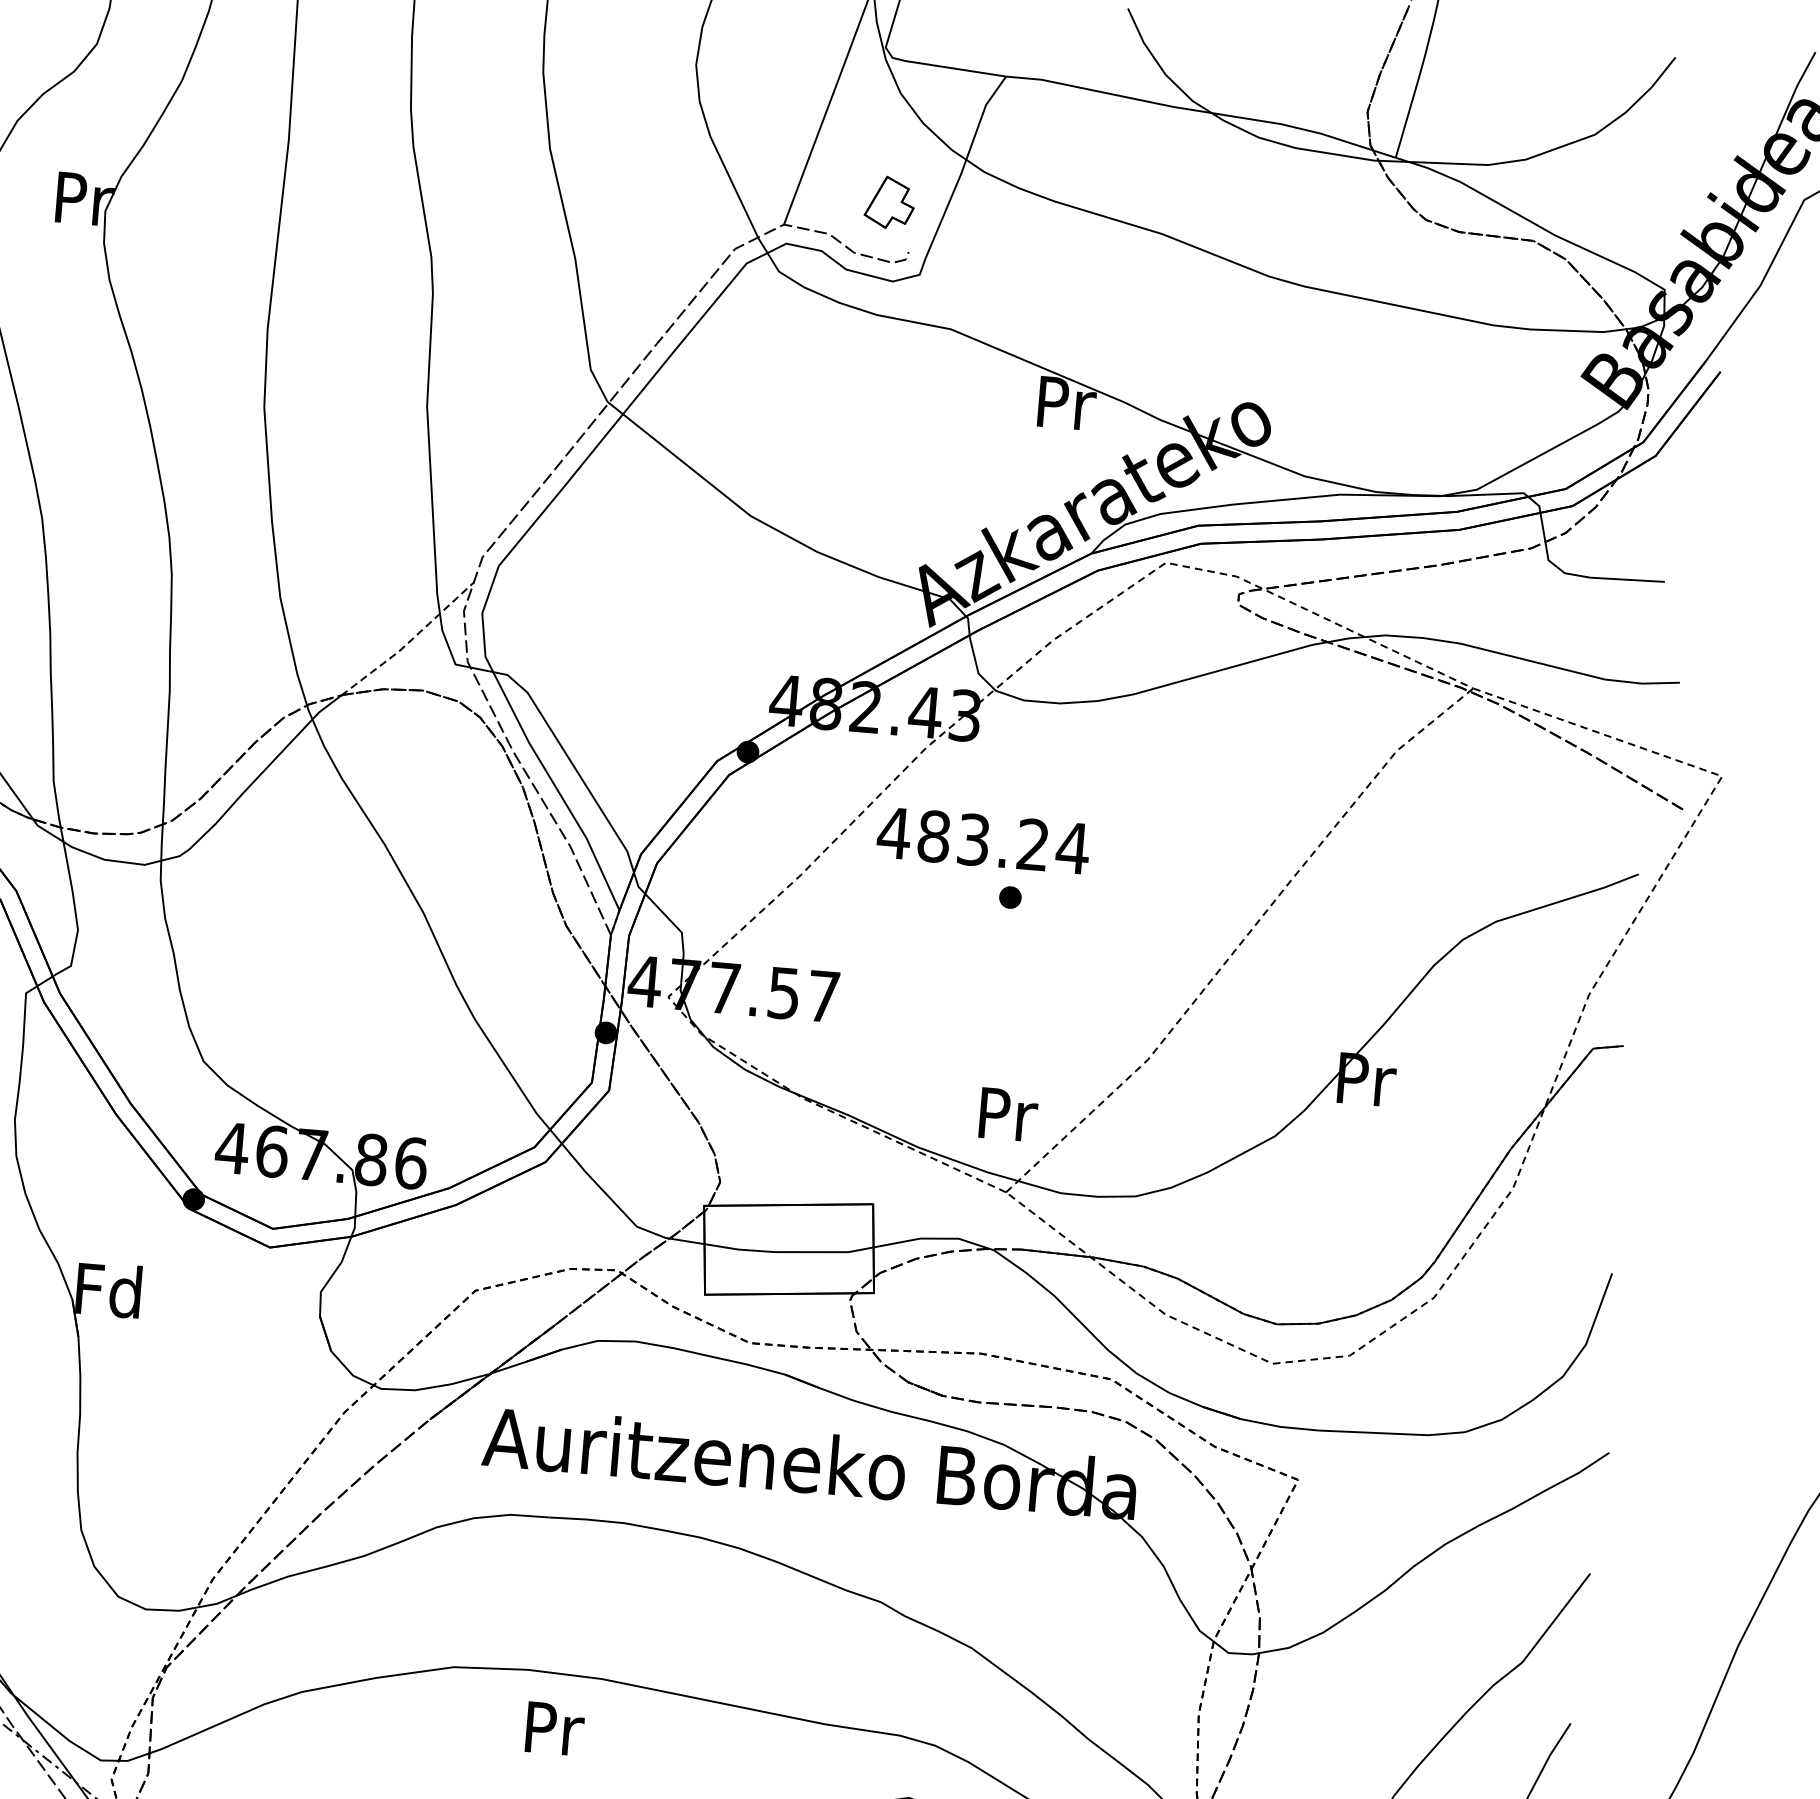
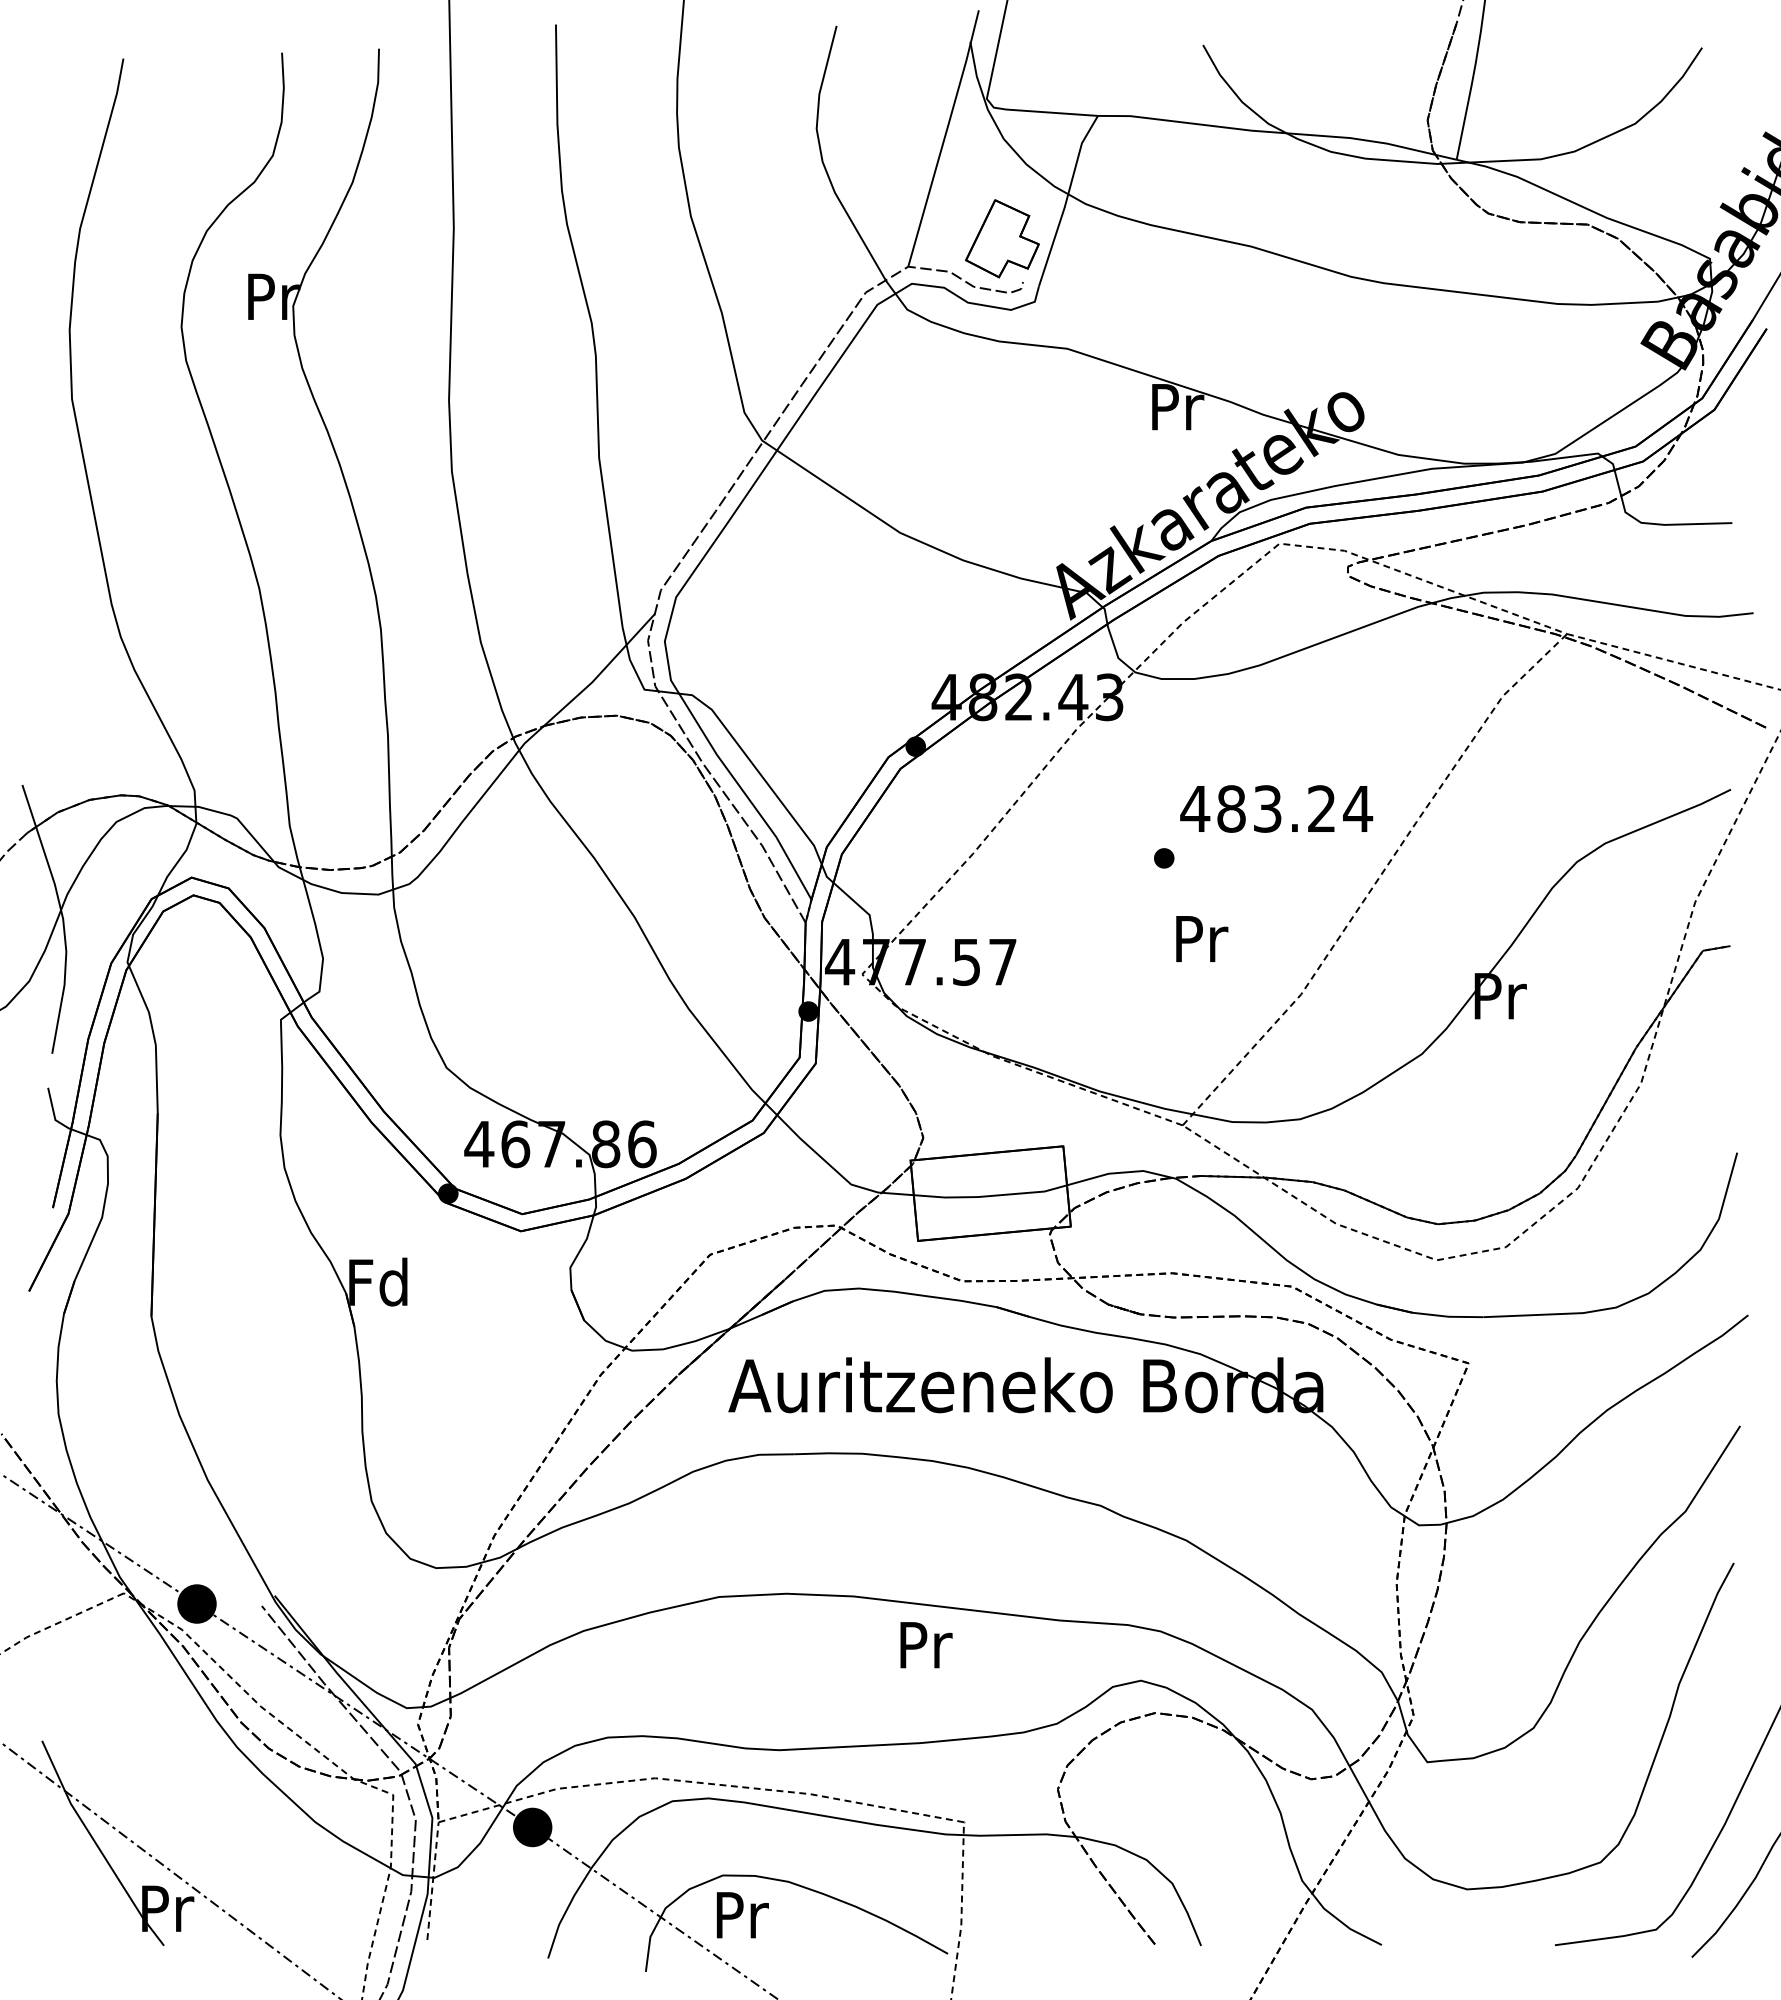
part: (890, 202) -> (1002, 238), size x1.67
line: (409, 641) -> (601, 672), dashed -> solid
text: (983, 840) -> (1276, 808), moved
text: (1009, 1114) -> (1202, 938), moved
text: (555, 1729) -> (926, 1645), moved

